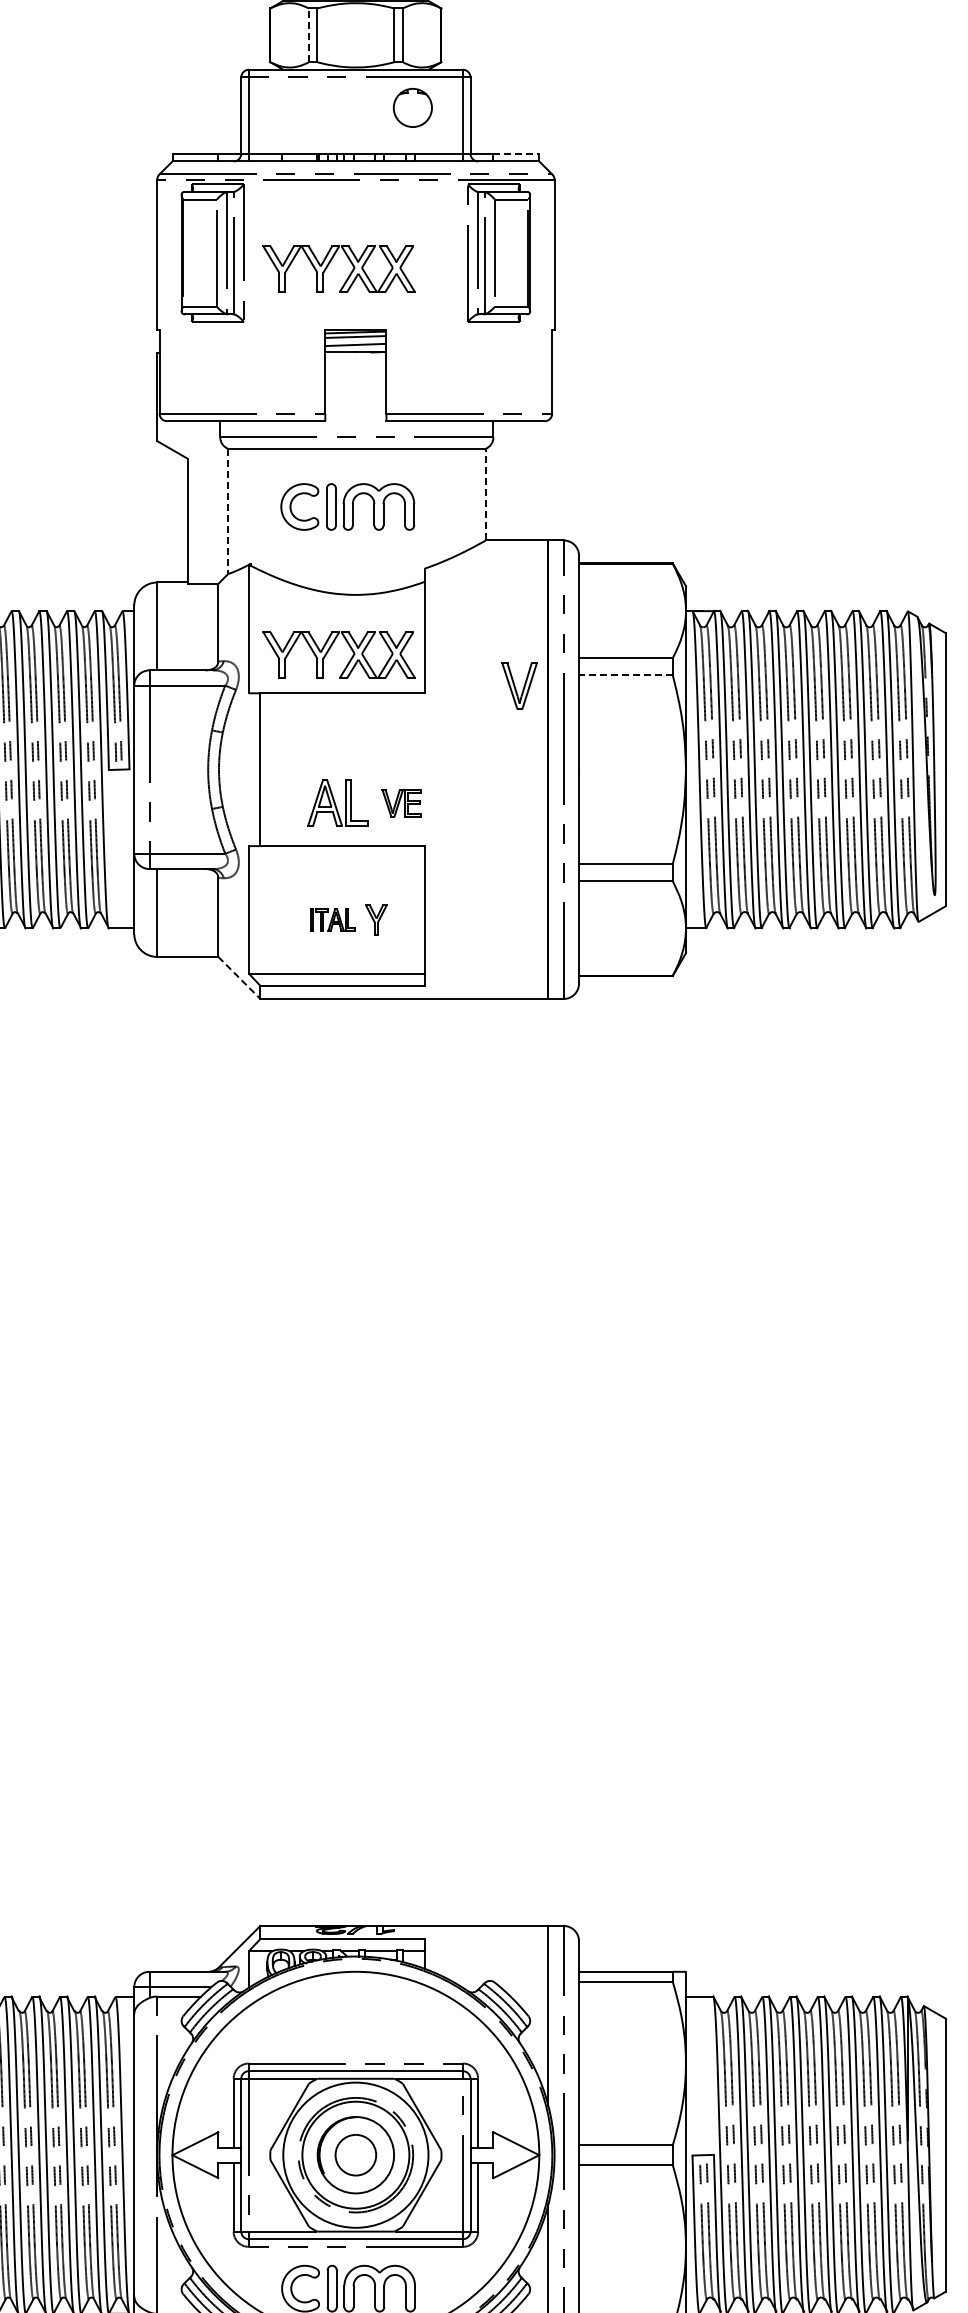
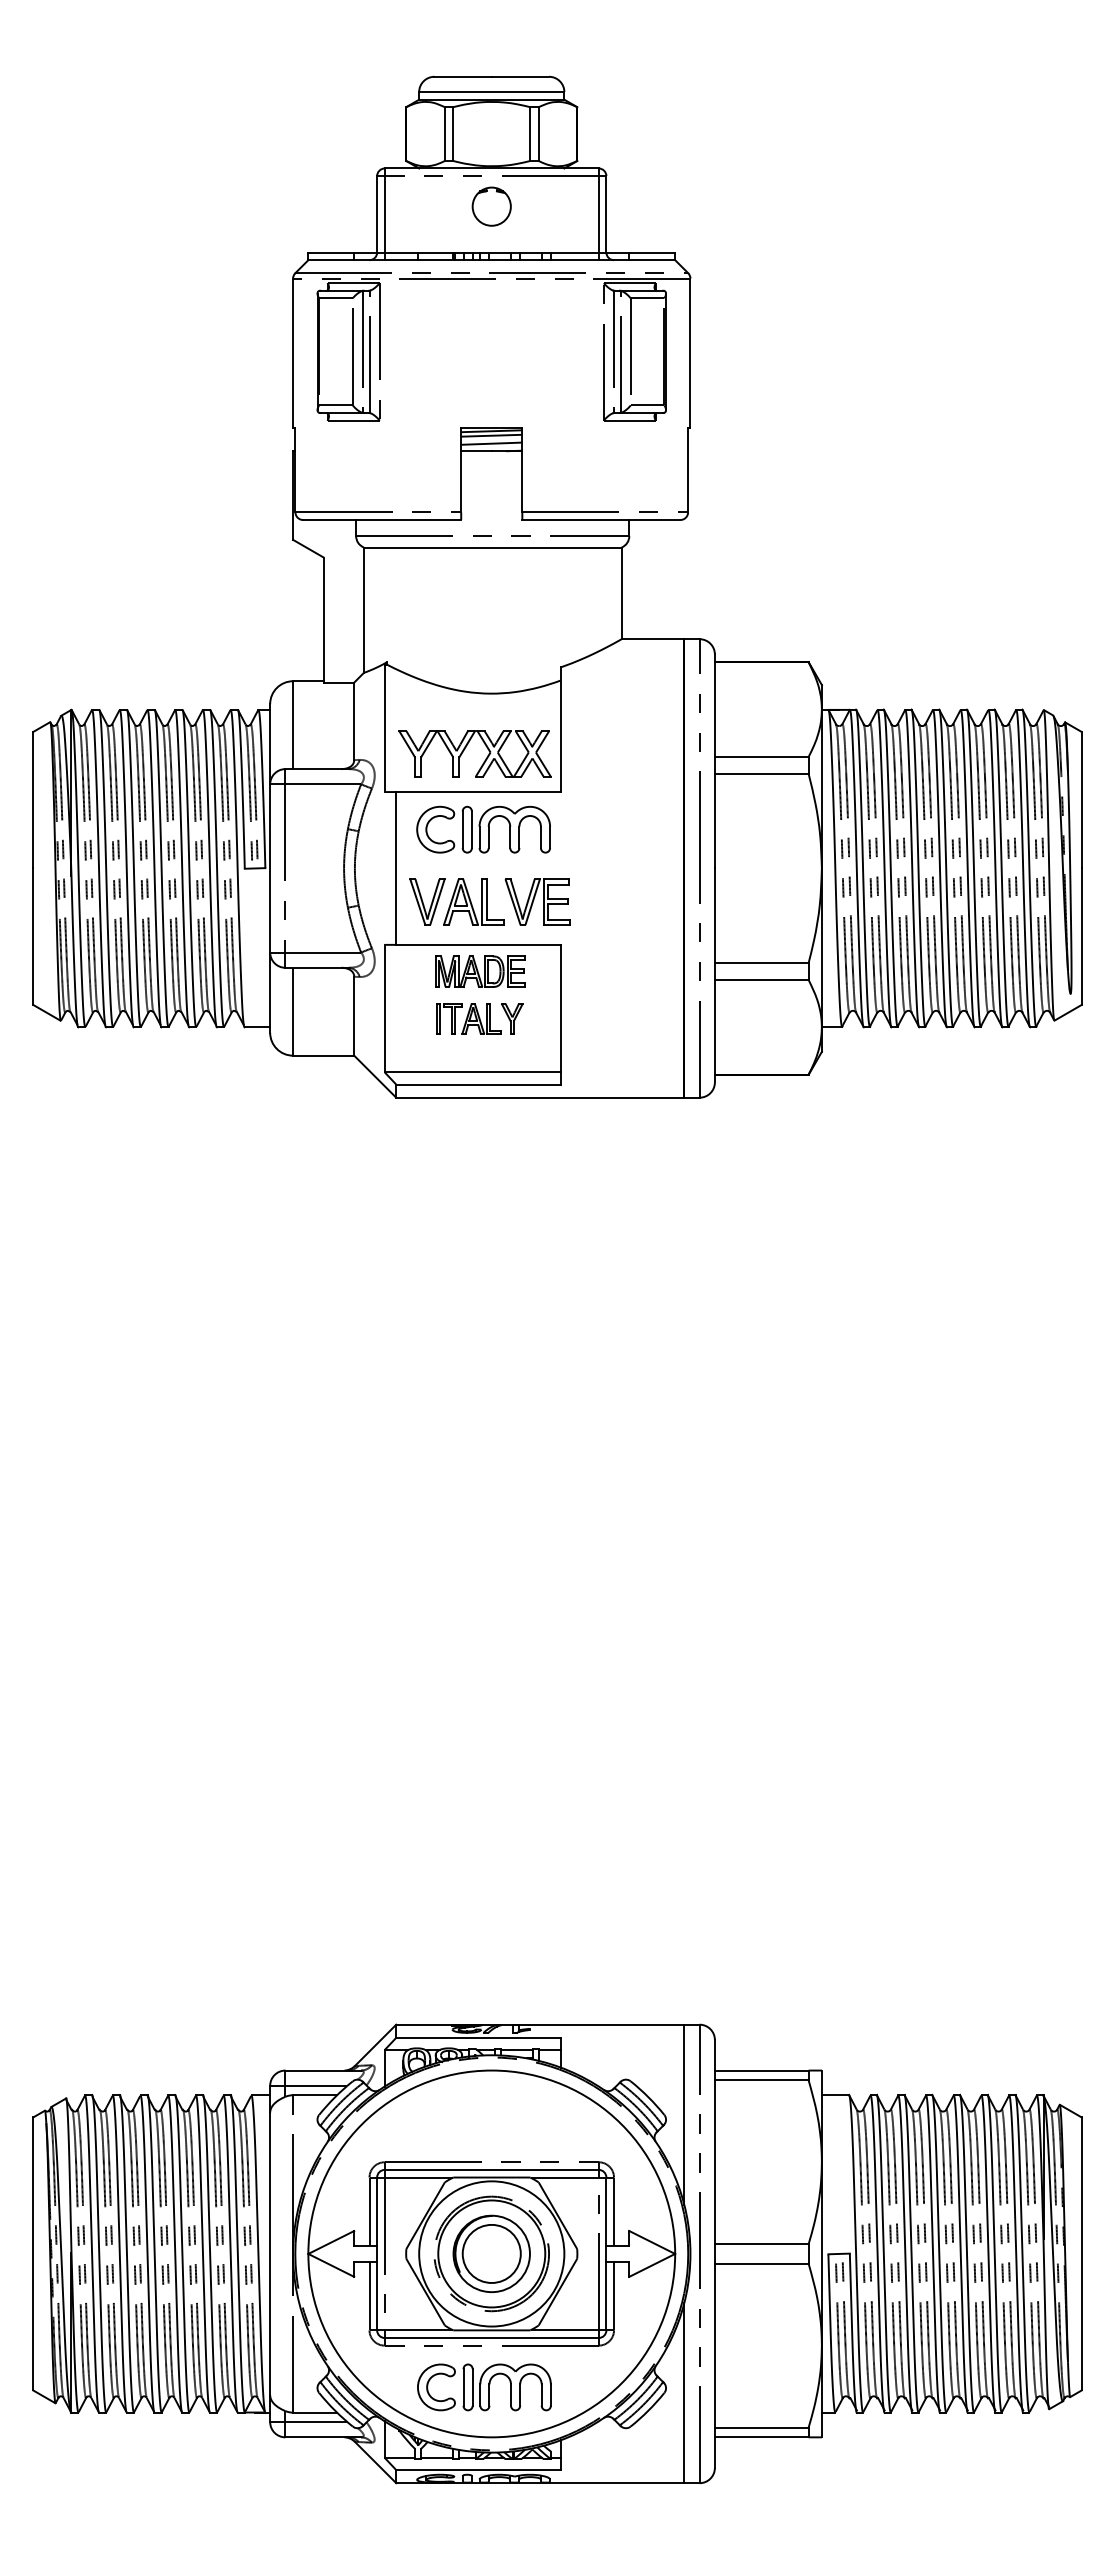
line: (308, 35) -> (444, 134), dashed -> solid
part: (412, 107) -> (491, 206), moved
line: (516, 153) -> (652, 252), dashed -> solid
part: (329, 264) -> (465, 363), removed
line: (485, 494) -> (621, 593), dashed -> solid
part: (347, 506) -> (483, 829), moved
line: (227, 511) -> (363, 610), dashed -> solid
line: (625, 674) -> (761, 773), dashed -> solid
part: (519, 685) -> (427, 901), moved
part: (401, 802) -> (537, 901), size x1.67
part: (344, 872) -> (480, 971), added
part: (332, 919) -> (468, 1018), size x1.43
line: (239, 977) -> (375, 1076), dashed -> solid
circle: (355, 2154) -> (491, 2253), size x1.43

